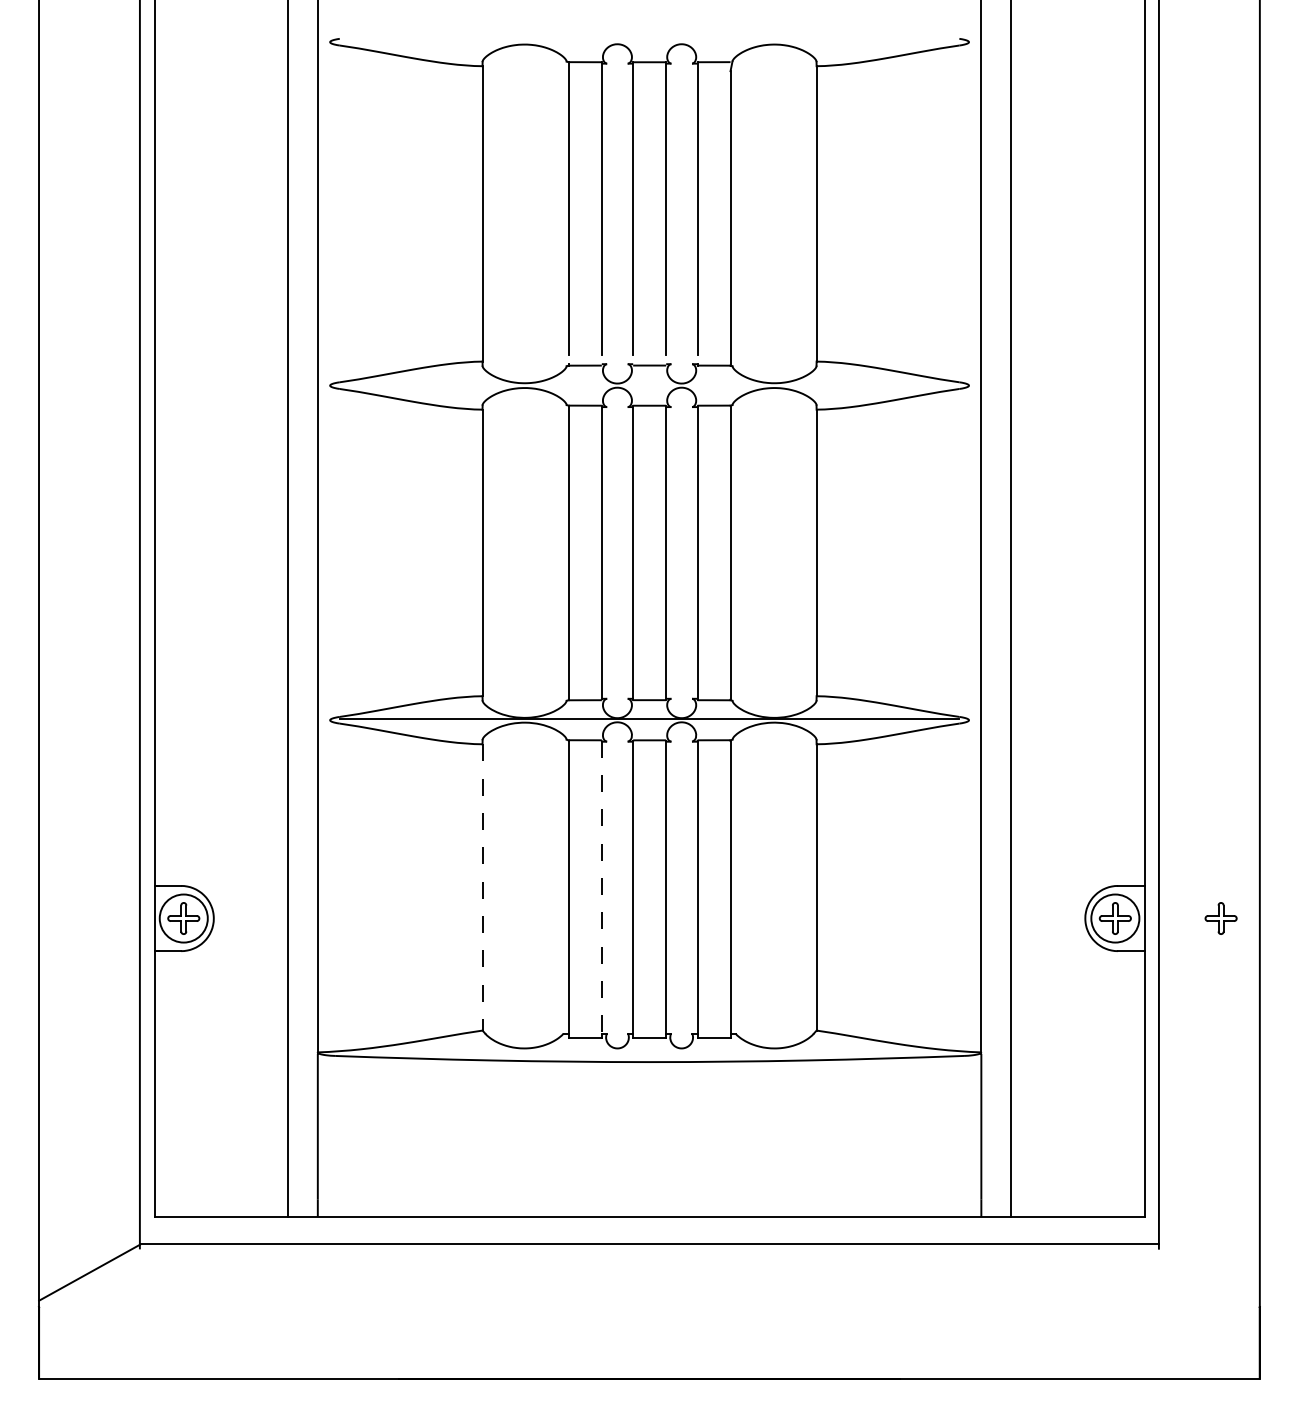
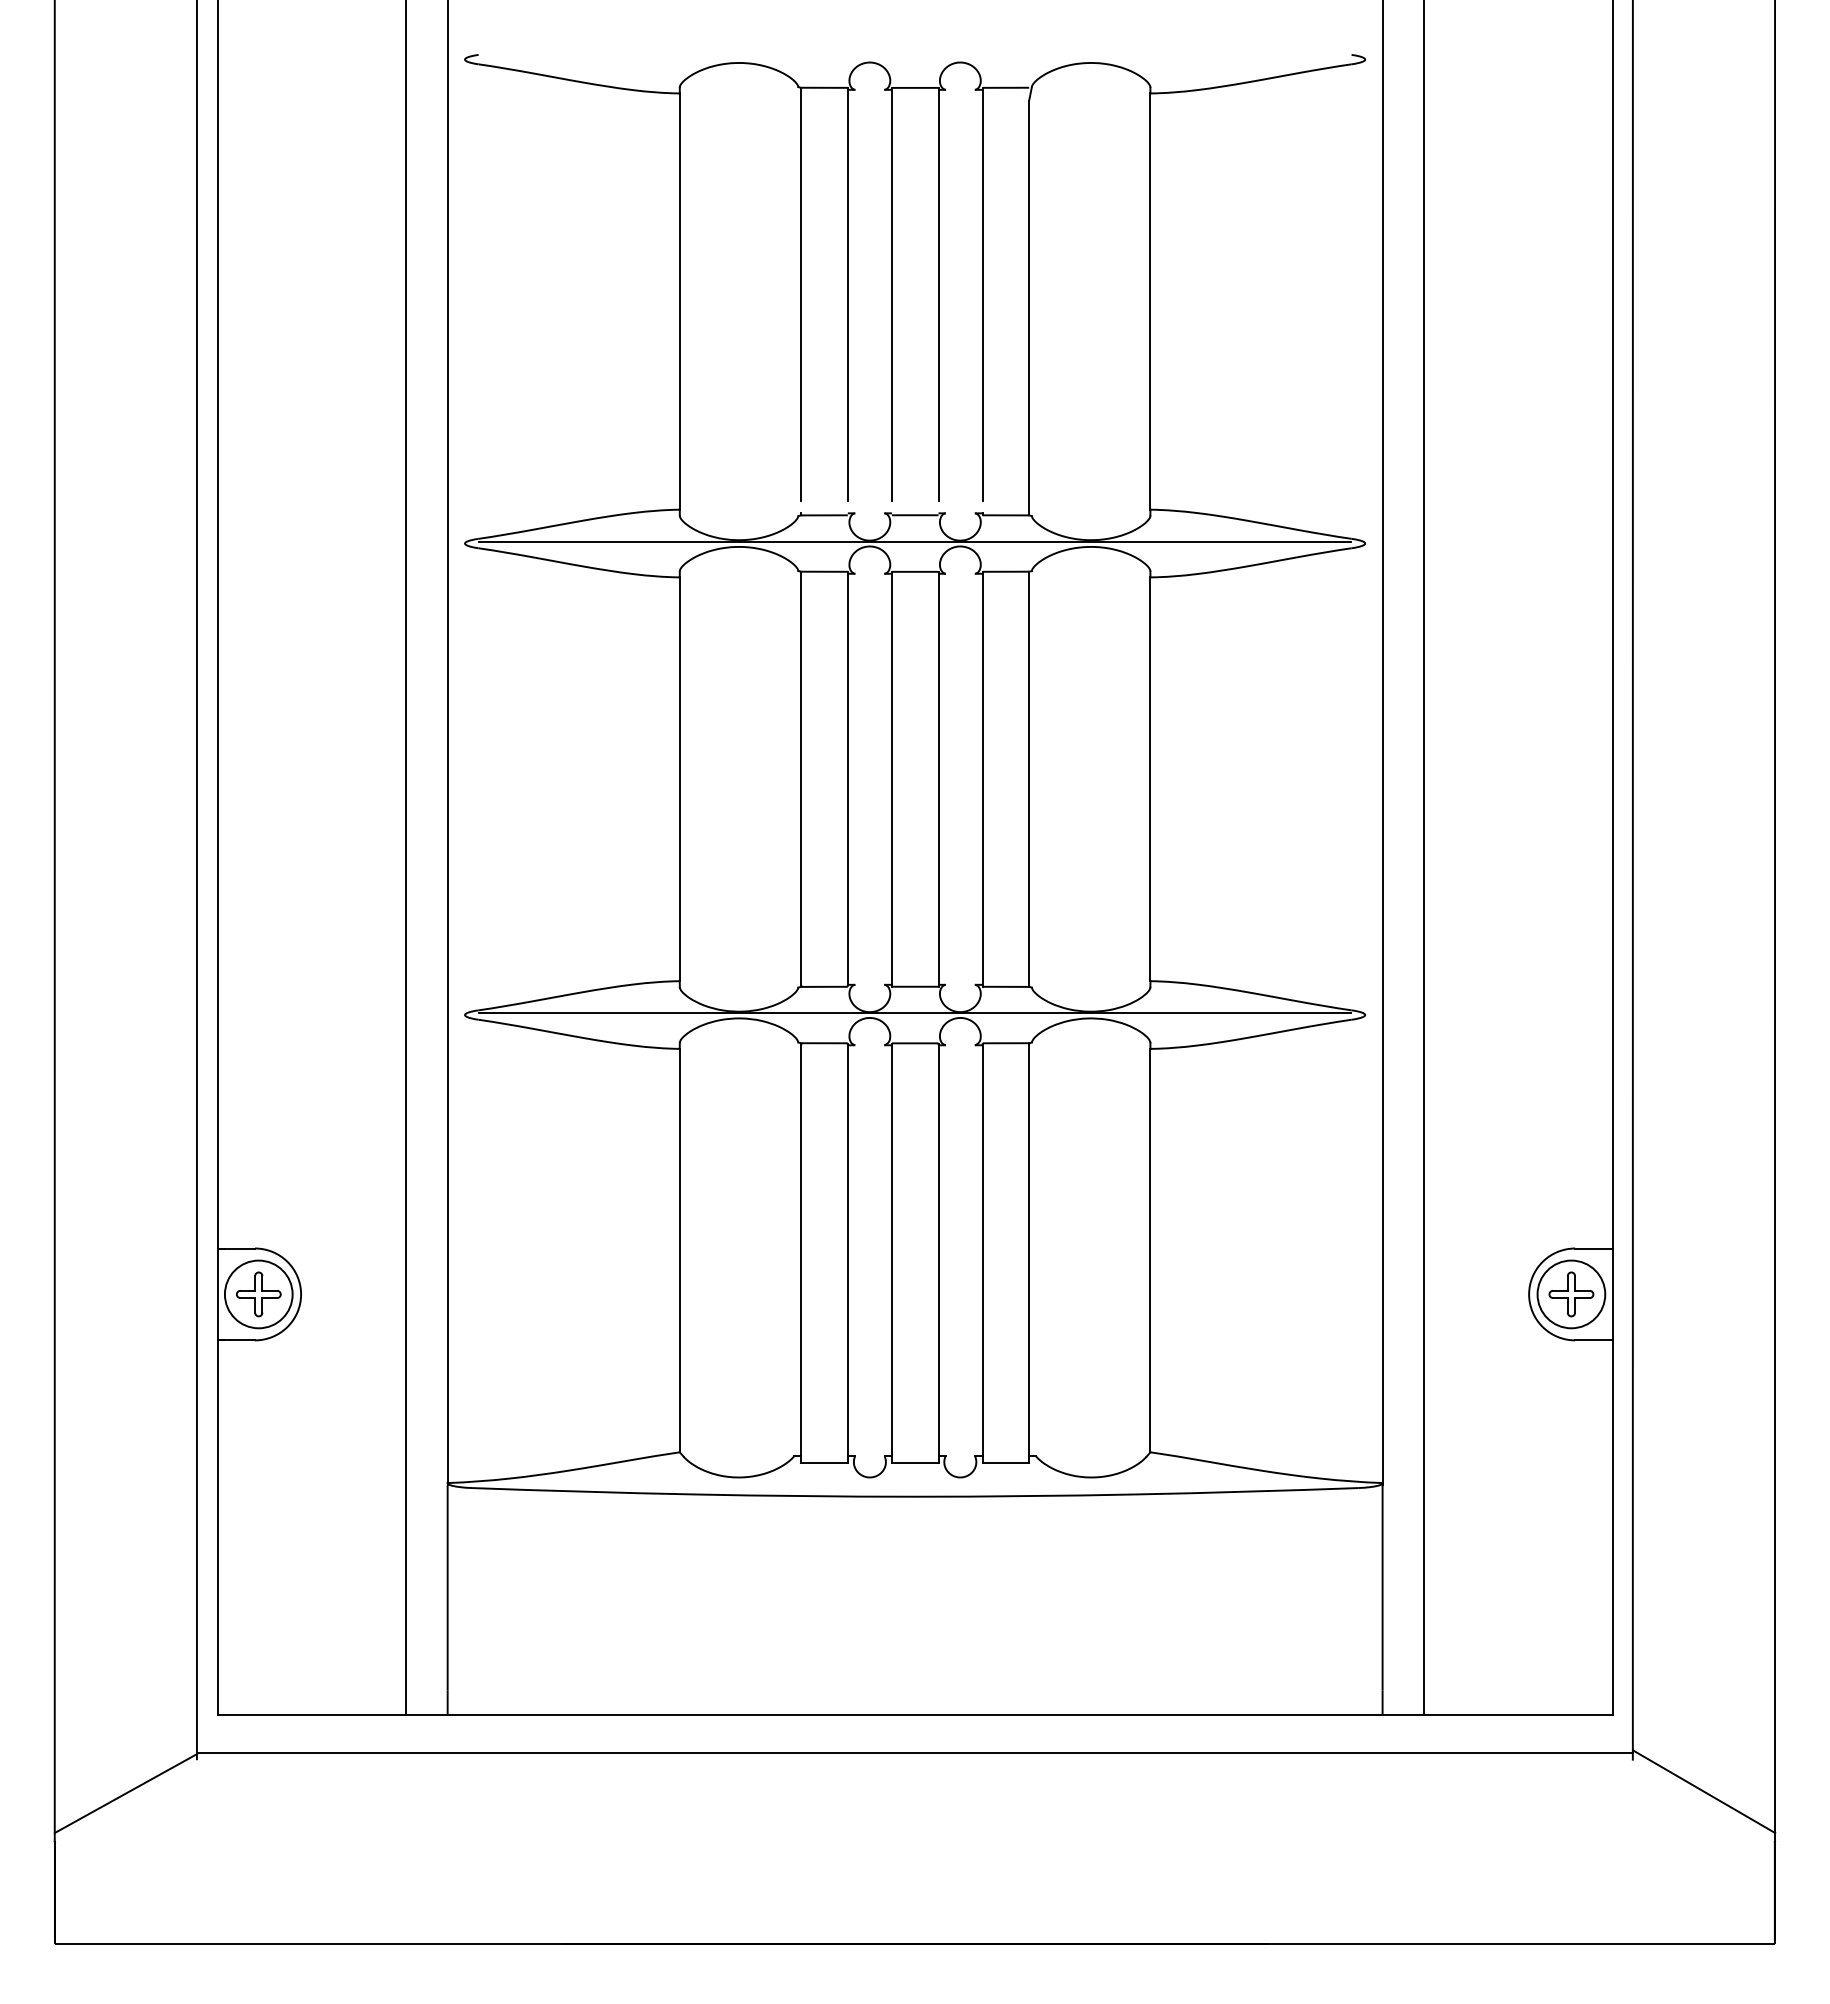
line: (649, 384) -> (915, 541), added
line: (482, 887) -> (679, 1250), dashed -> solid
line: (601, 887) -> (847, 1250), dashed -> solid
part: (1221, 918) -> (1720, 1294), removed
line: (1209, 1271) -> (1704, 1791), added

